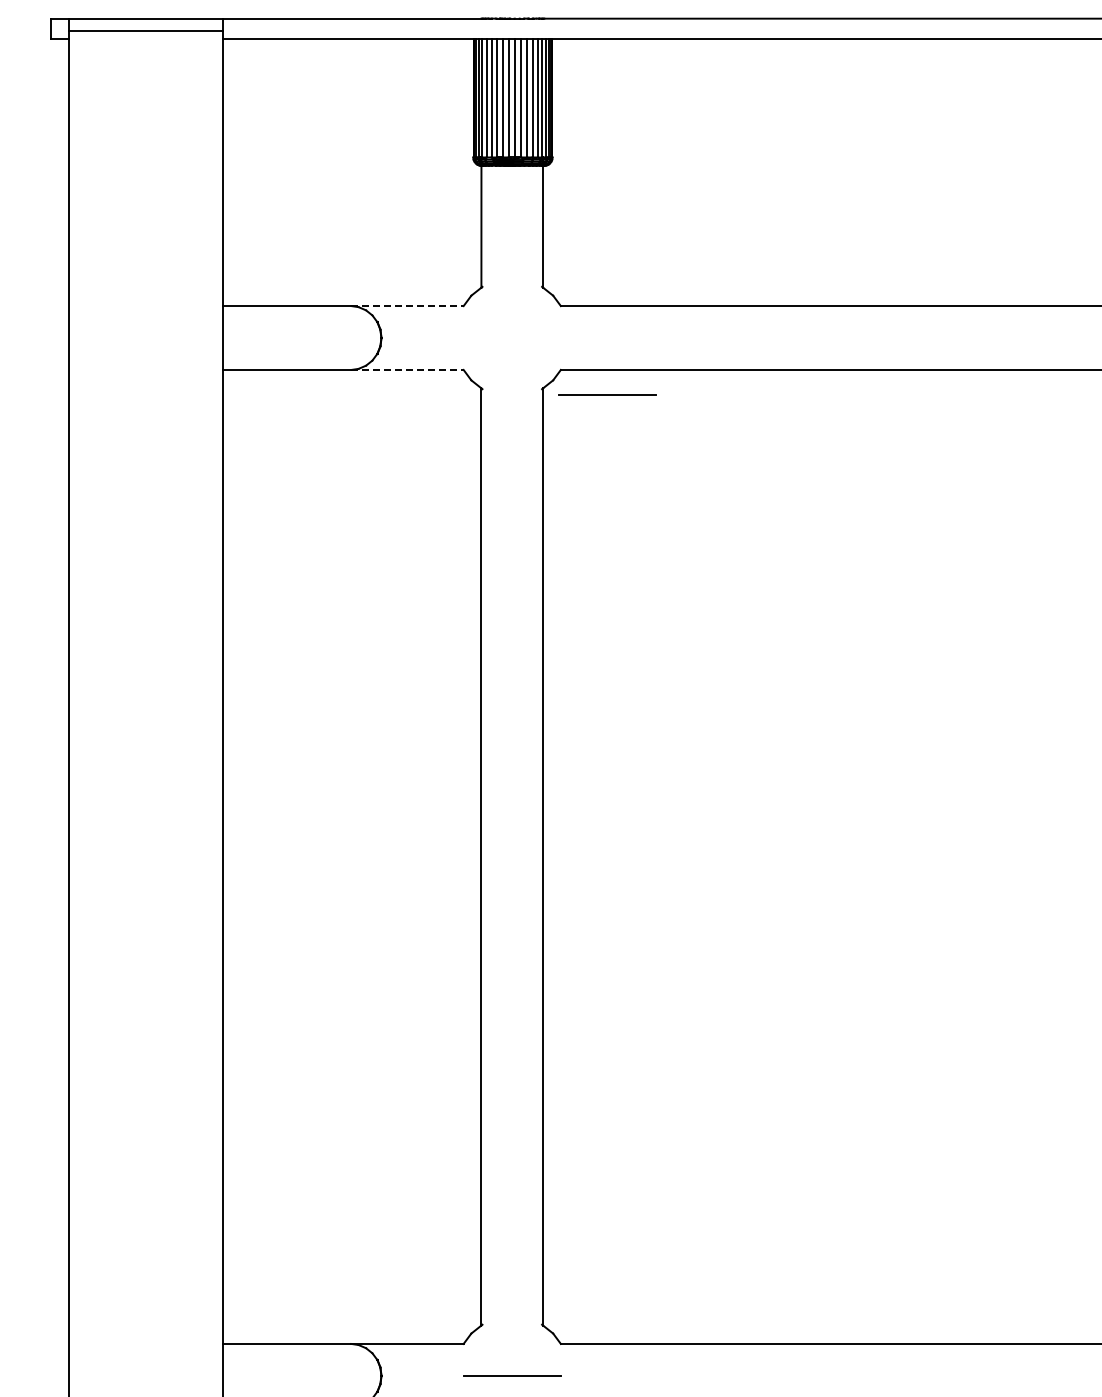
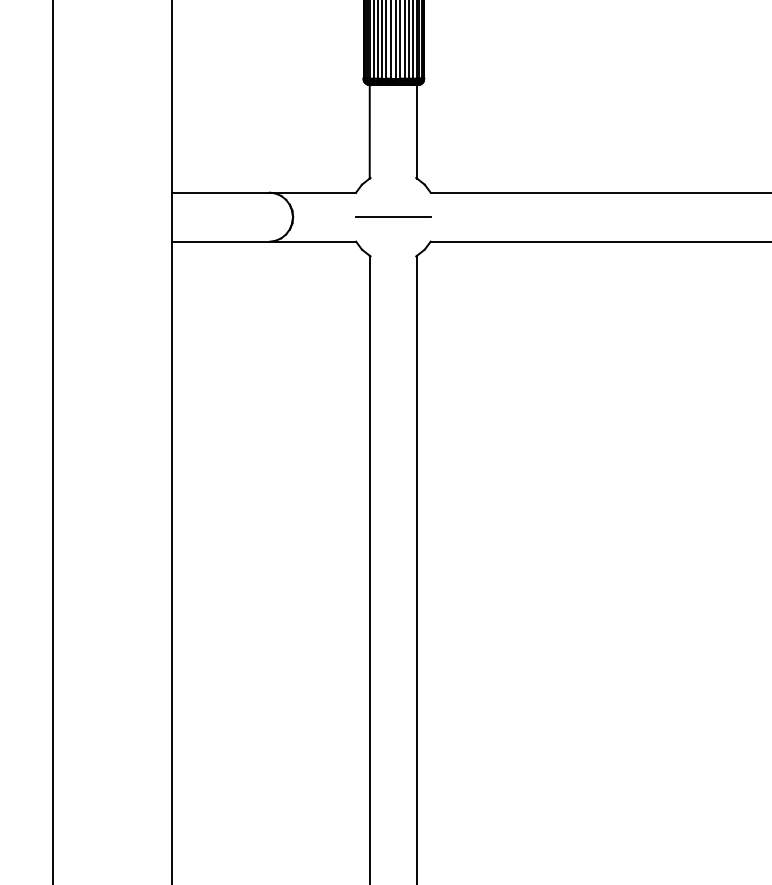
line: (408, 306) -> (313, 192), dashed -> solid
line: (408, 369) -> (313, 241), dashed -> solid
line: (607, 394) -> (393, 216), moved

